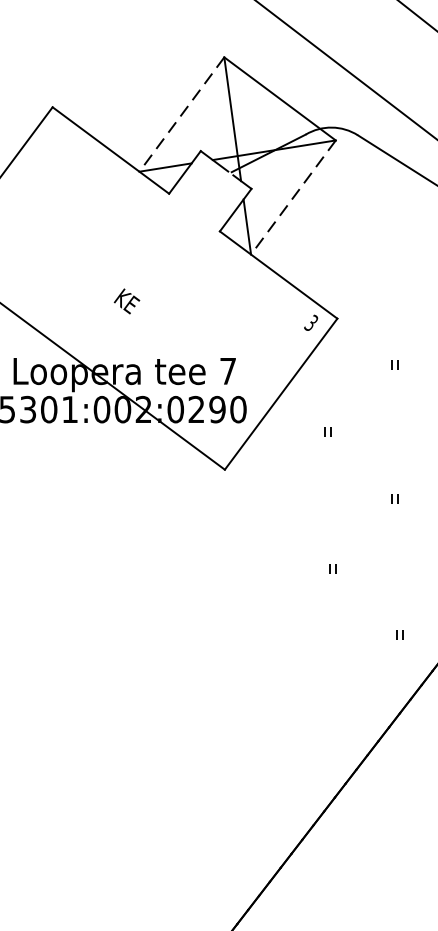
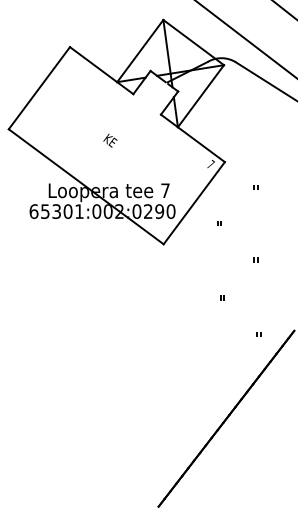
line: (182, 115) -> (140, 51), dashed -> solid
line: (292, 198) -> (200, 96), dashed -> solid
text: (127, 300) -> (110, 140), moved
text: (310, 321) -> (210, 163), 3 -> 7

